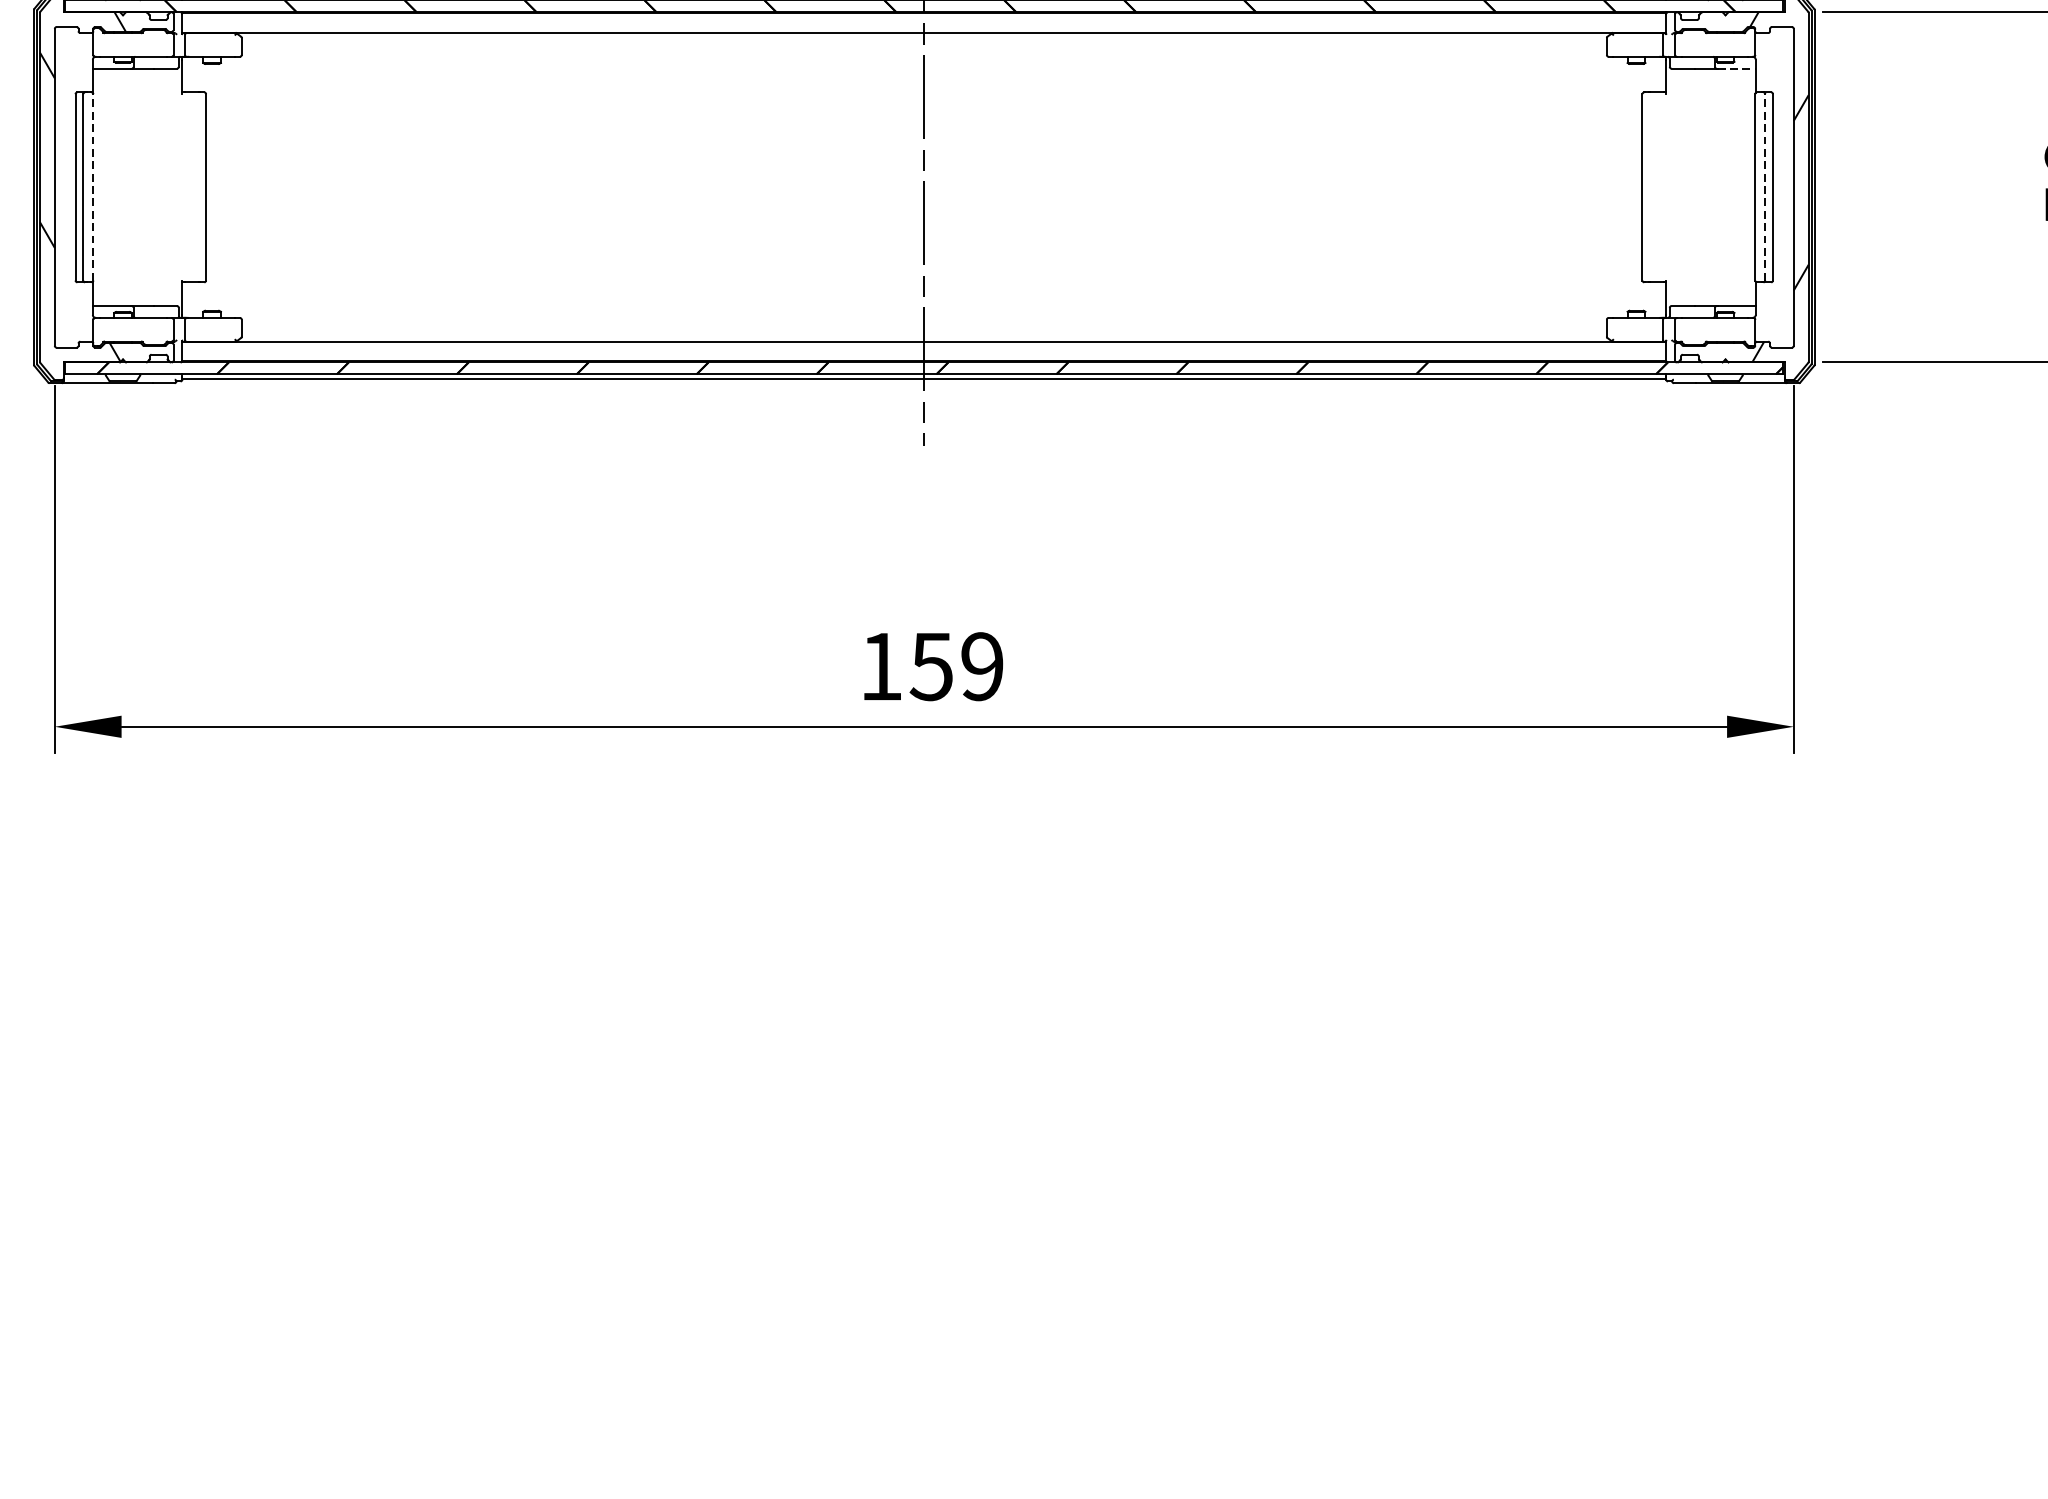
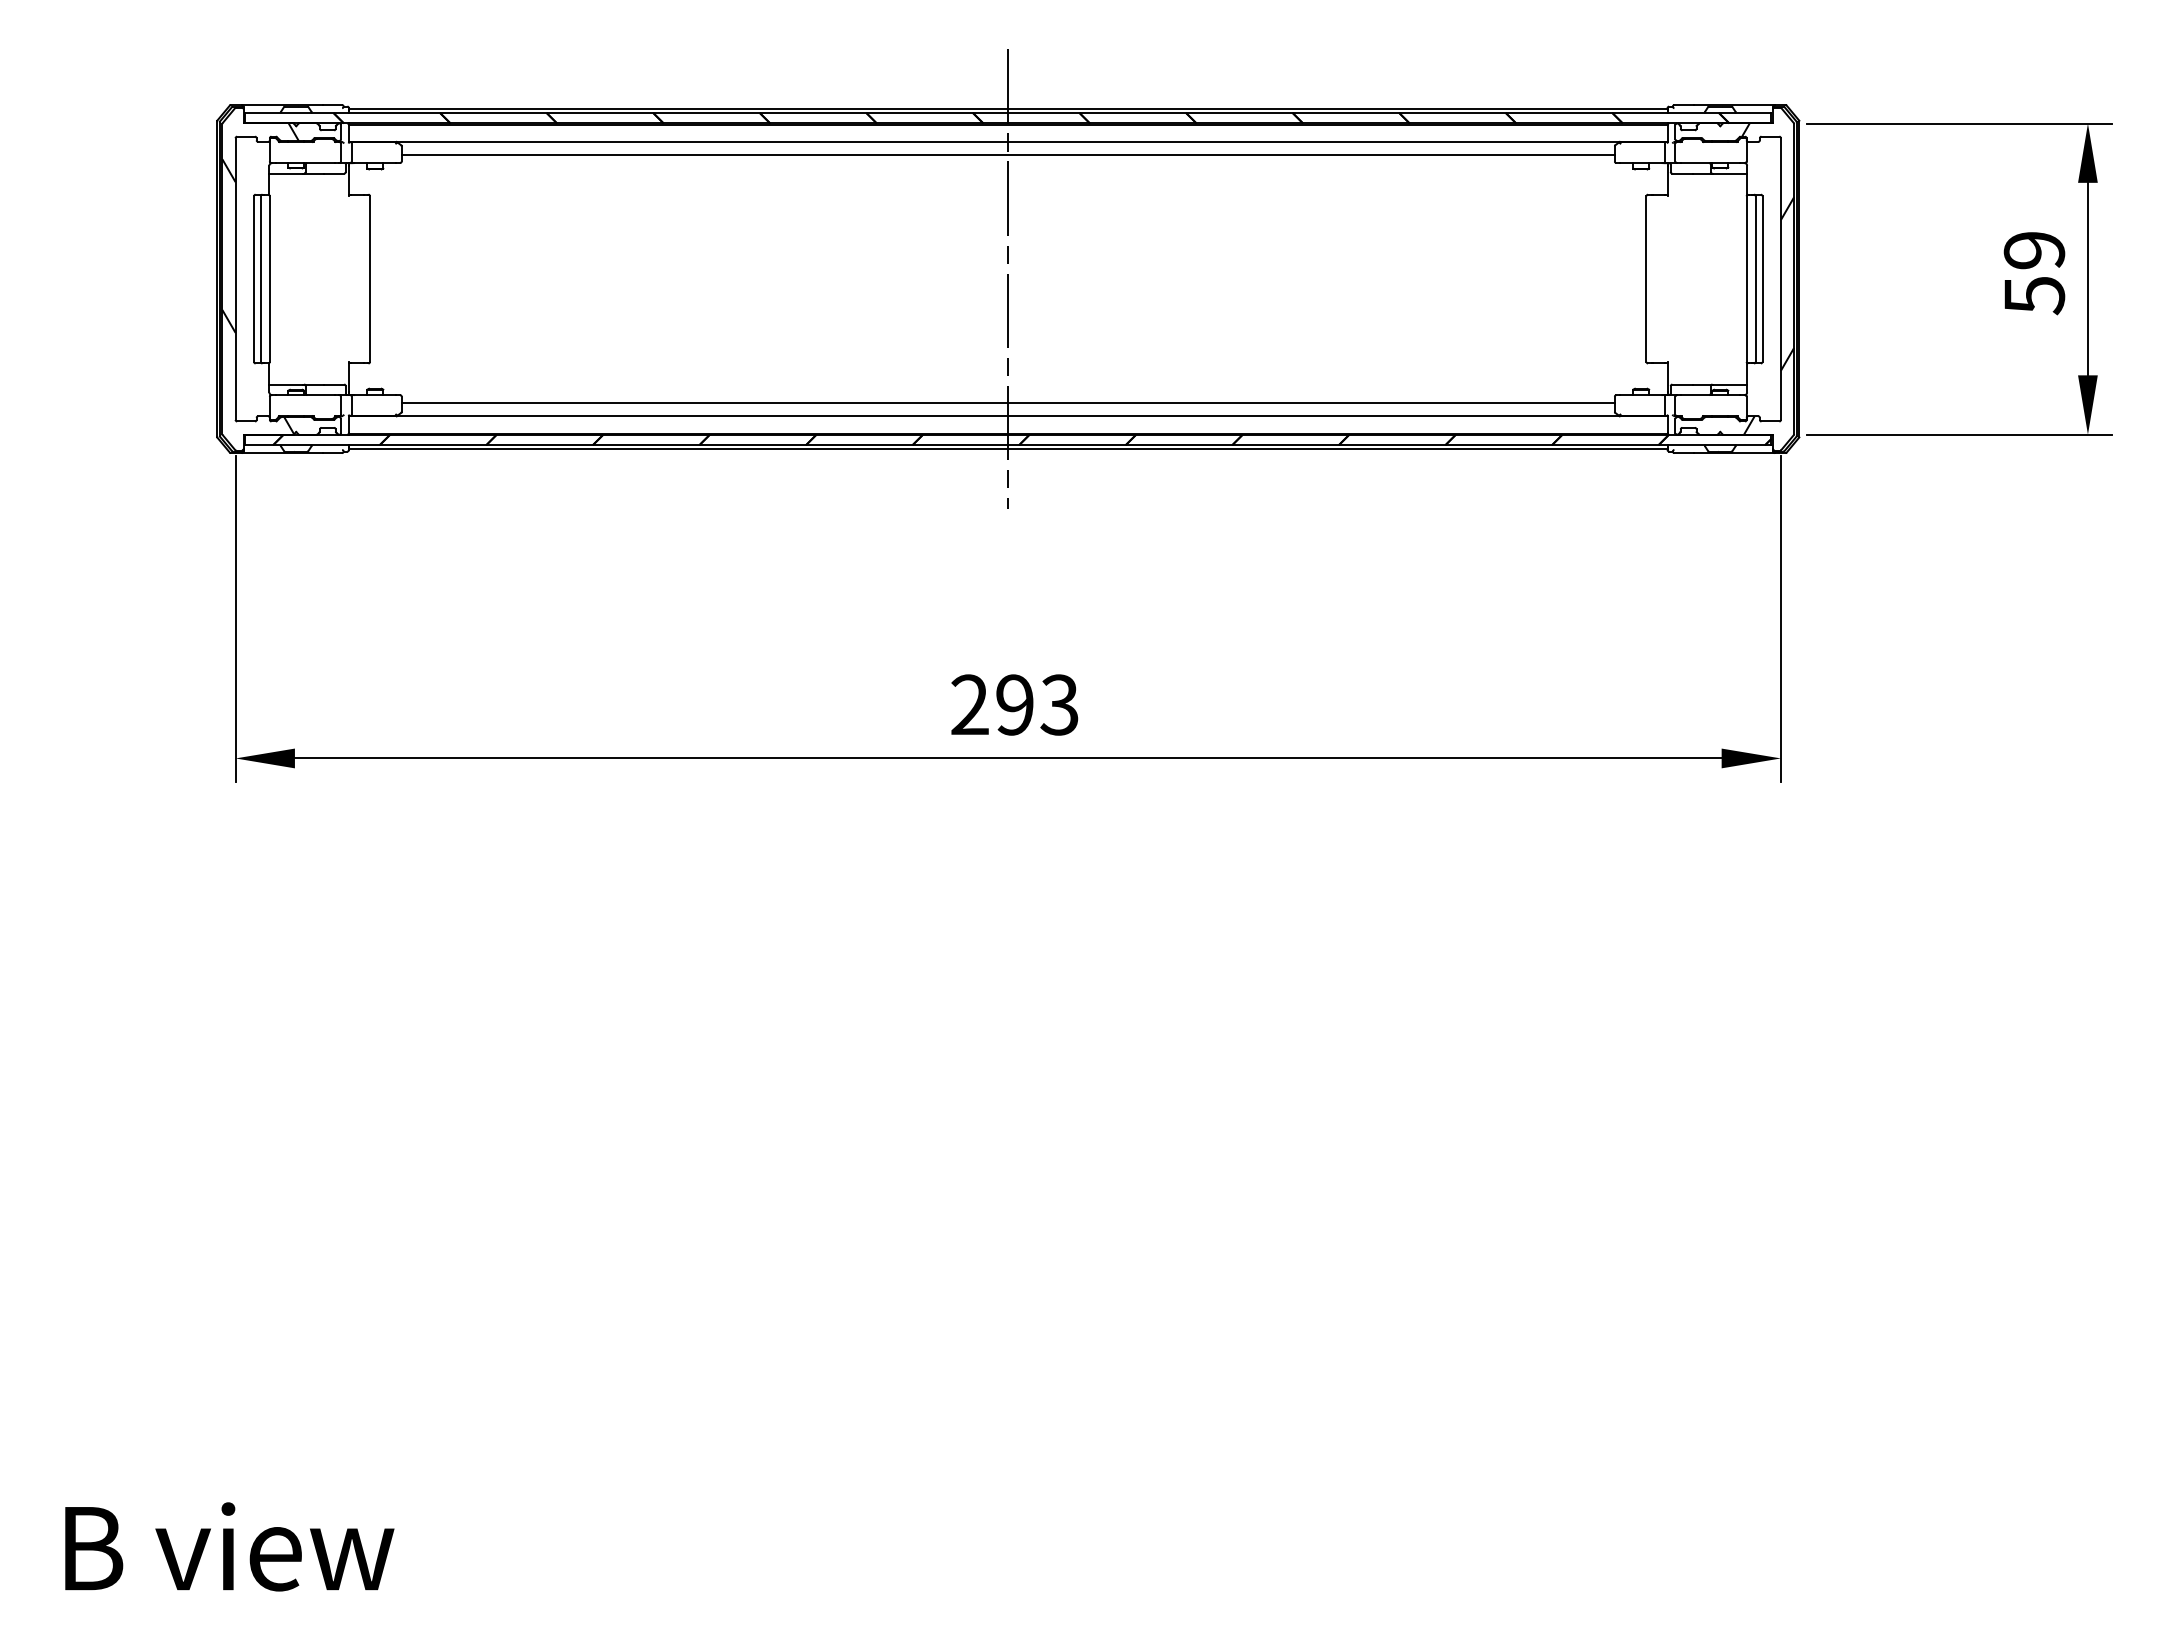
line: (923, 48) -> (1007, 155), added
line: (1737, 68) -> (1730, 173), dashed -> solid
line: (92, 187) -> (269, 279), dashed -> solid
line: (1765, 187) -> (1755, 279), dashed -> solid
line: (923, 327) -> (1007, 403), added
text: (931, 666) -> (1014, 704), 159 -> 293

